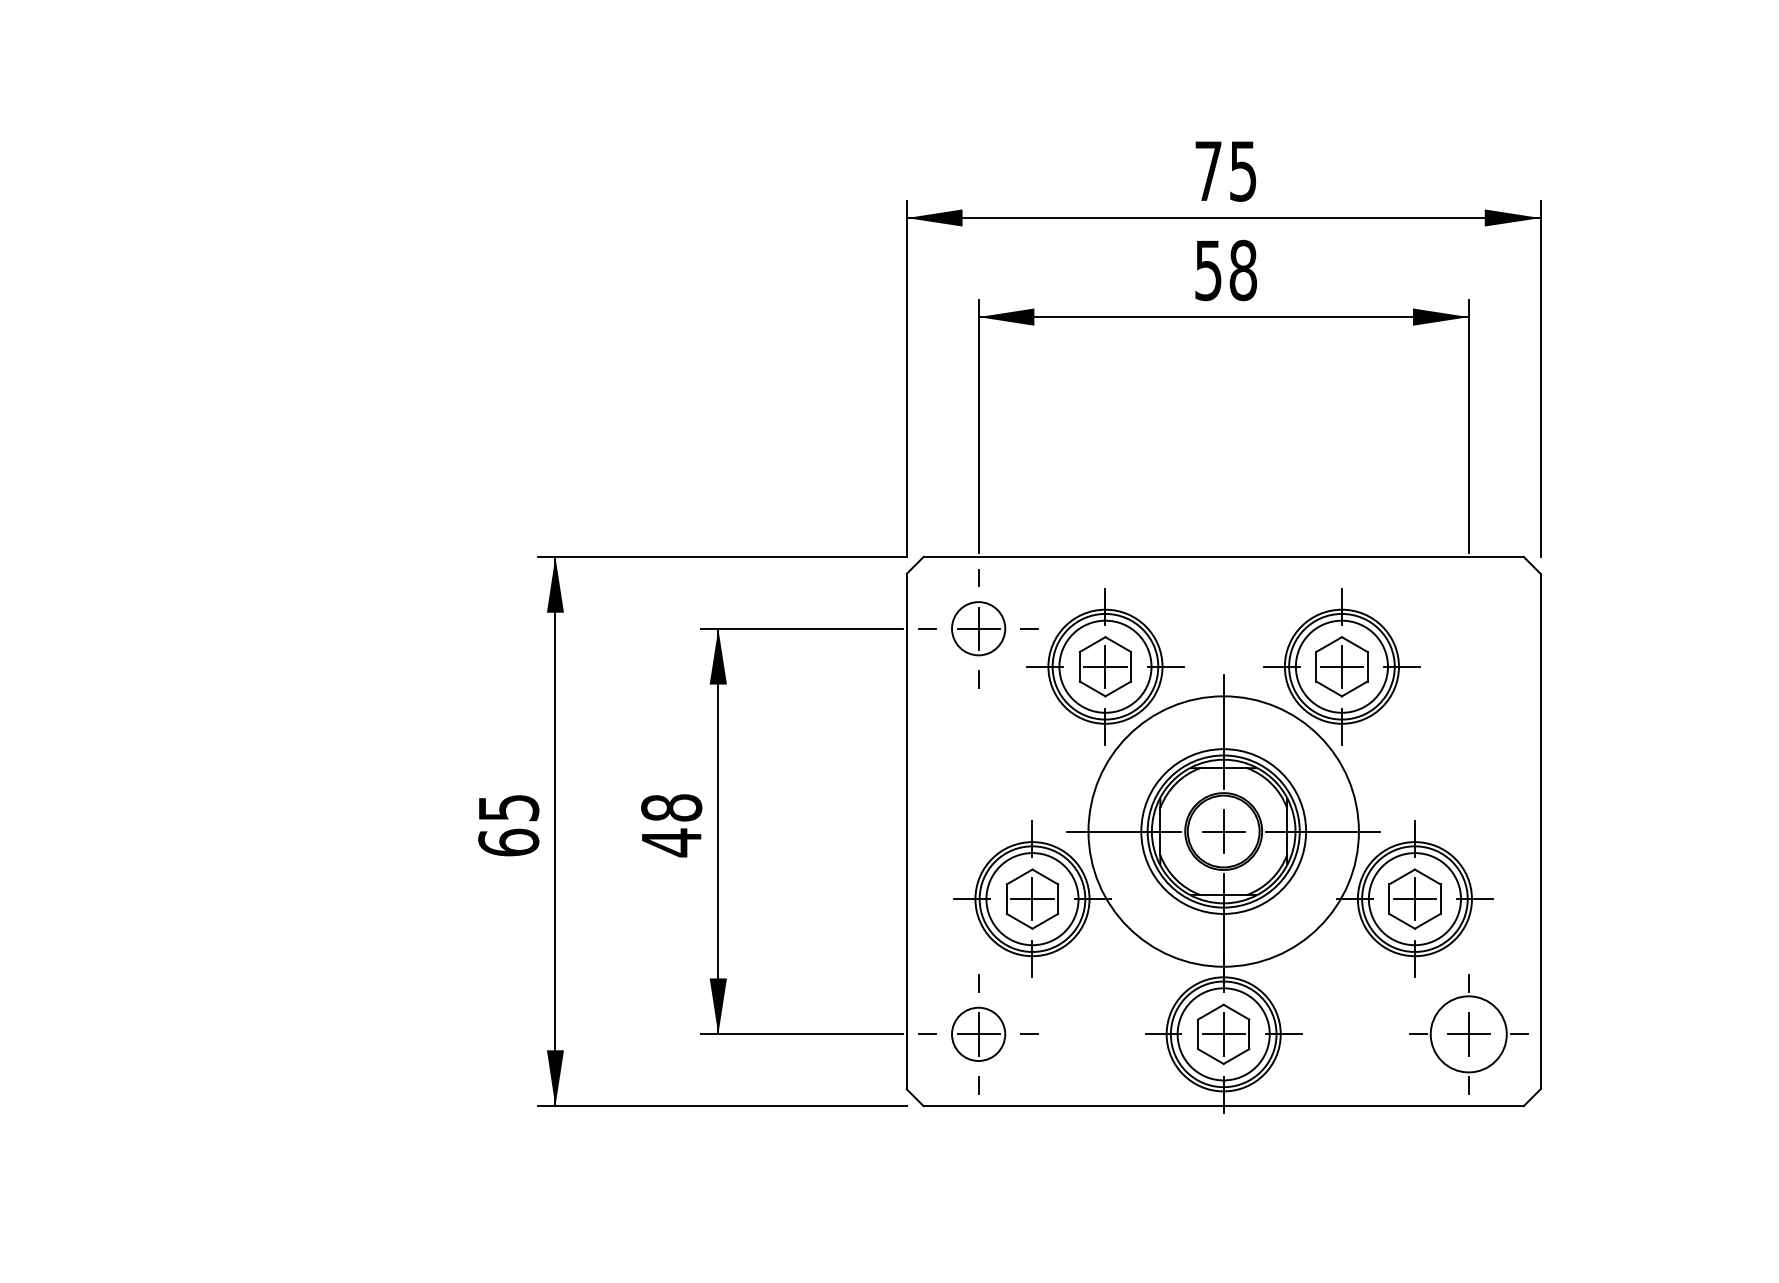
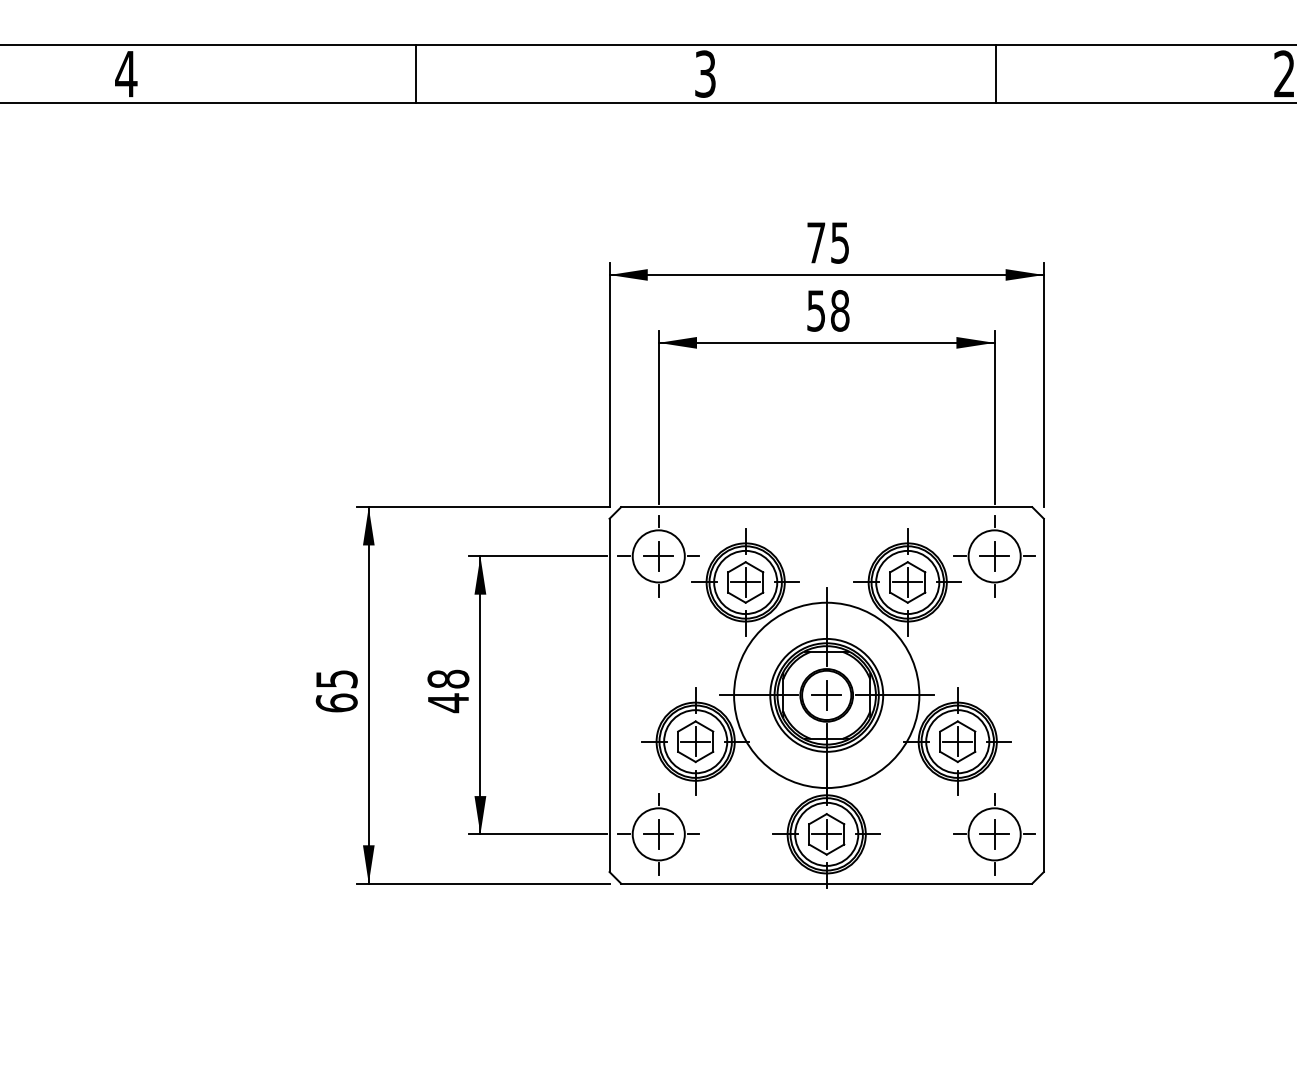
circle: (978, 628) -> (658, 556), size x1.43
part: (1468, 628) -> (994, 556), added
circle: (978, 1034) -> (658, 834), size x1.43

